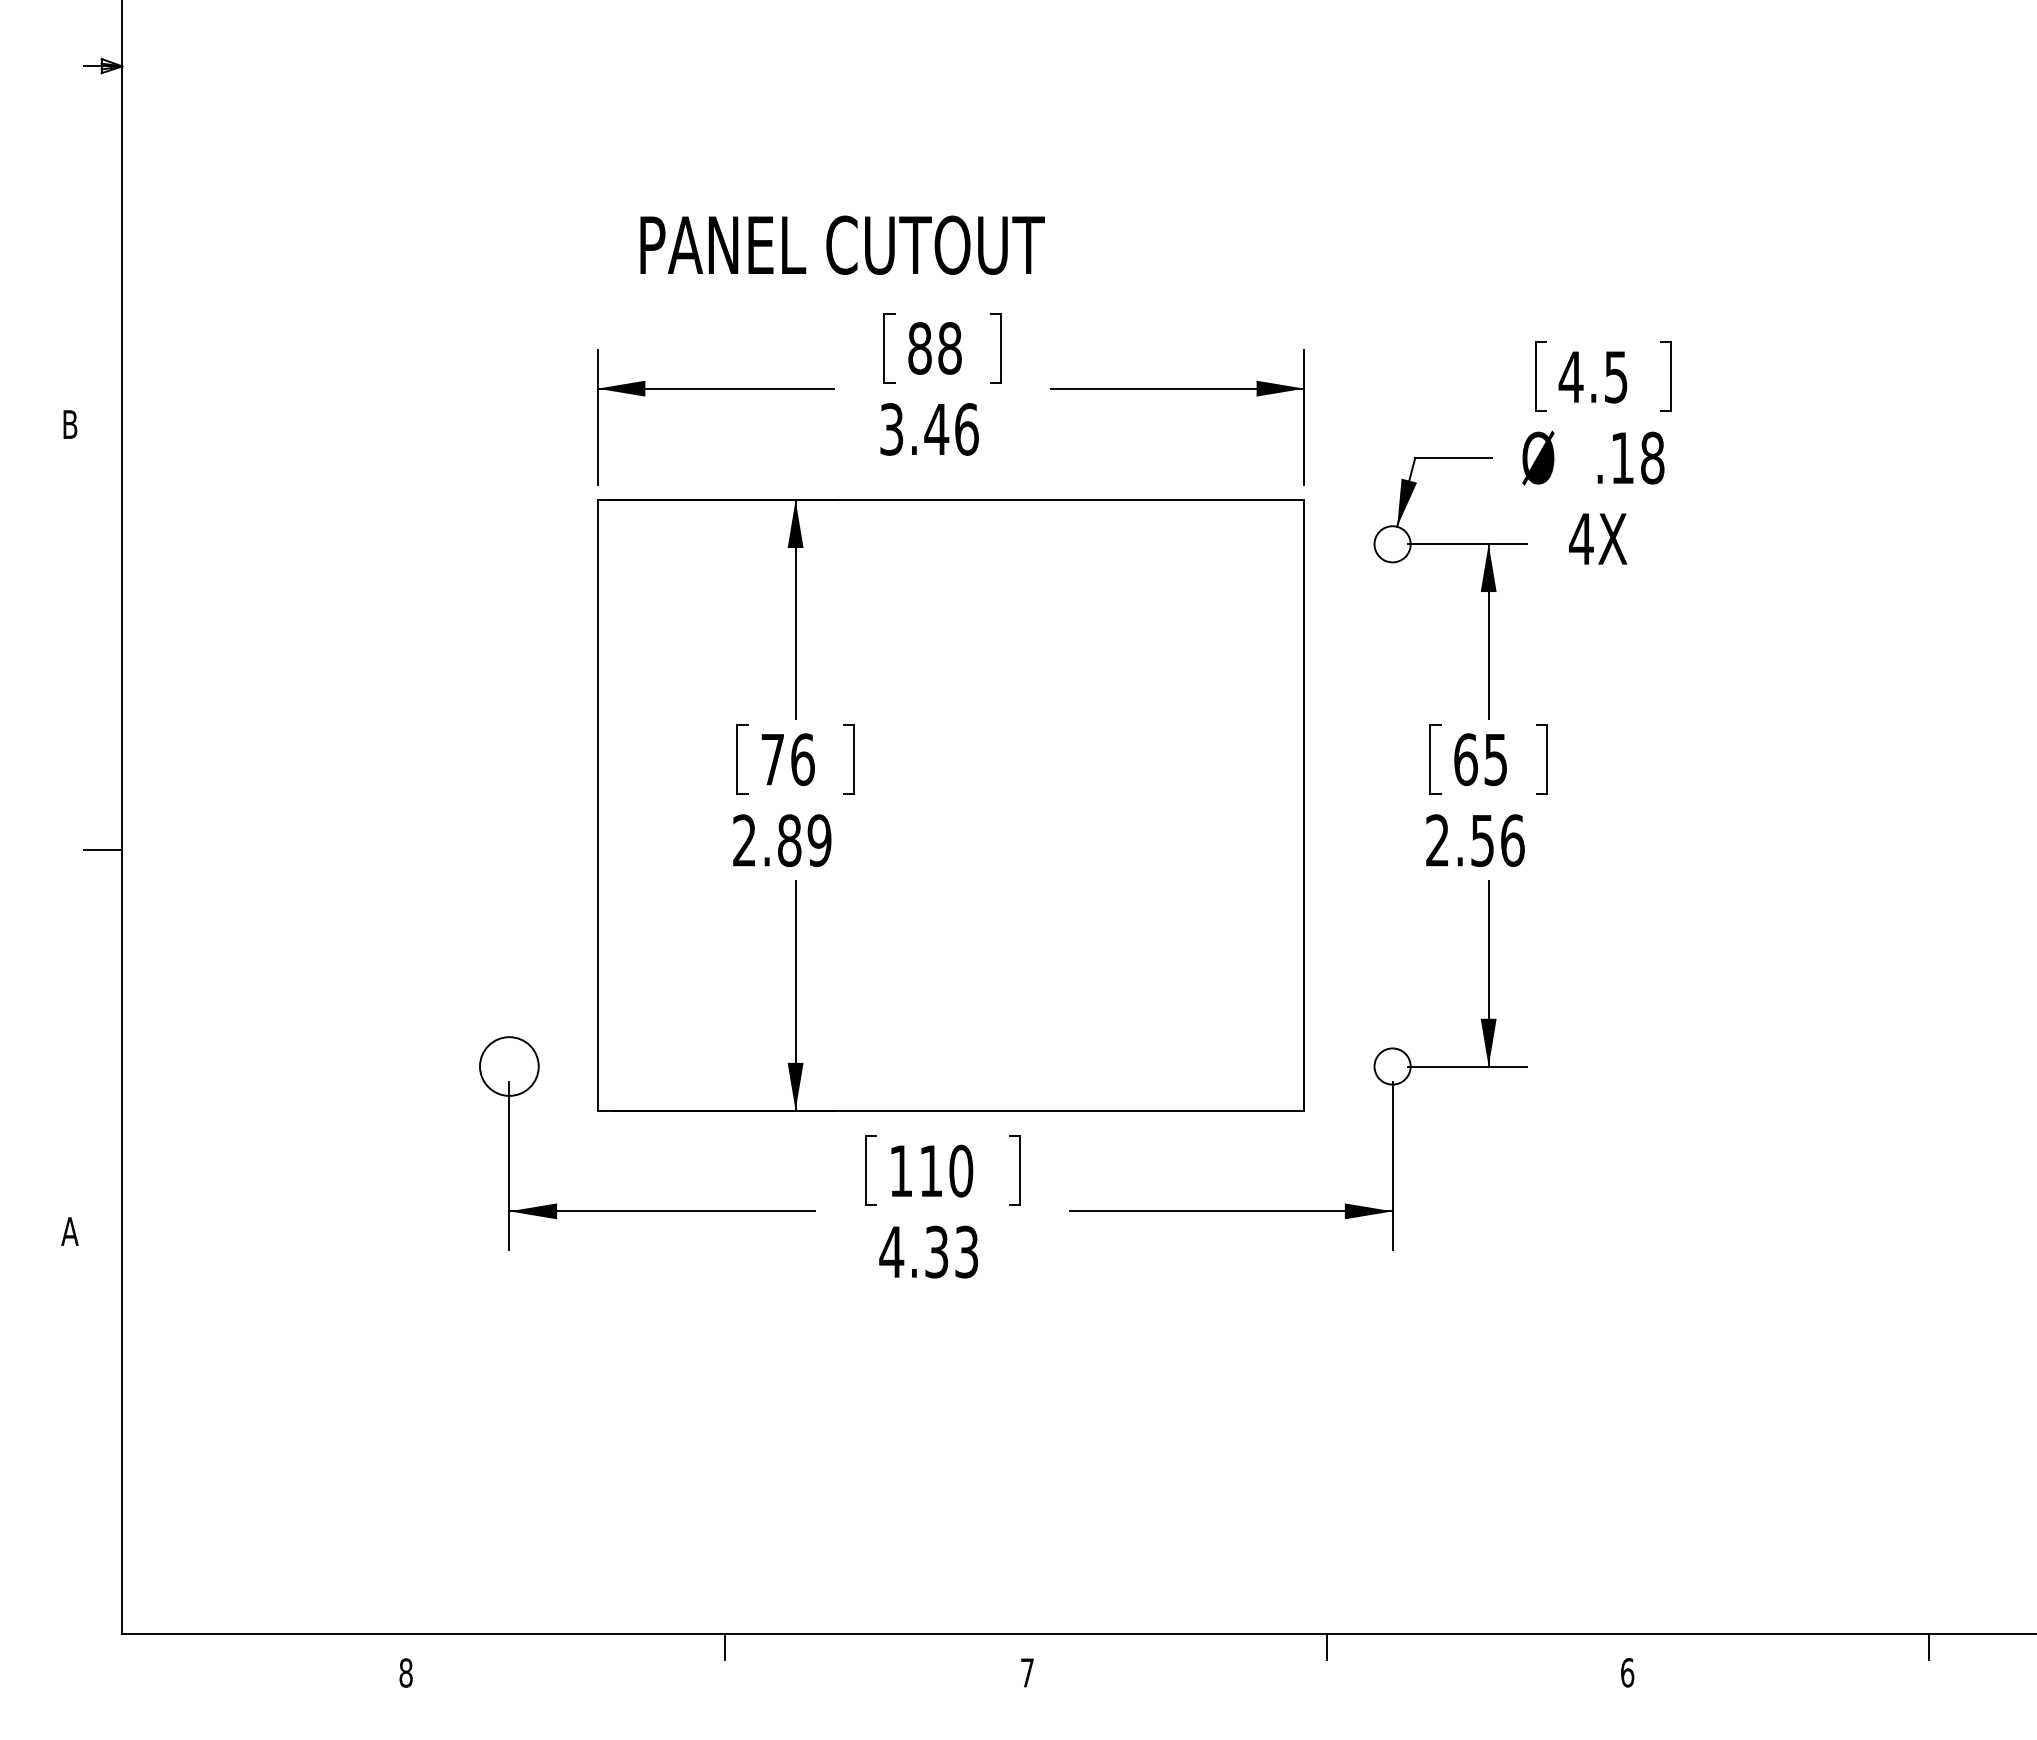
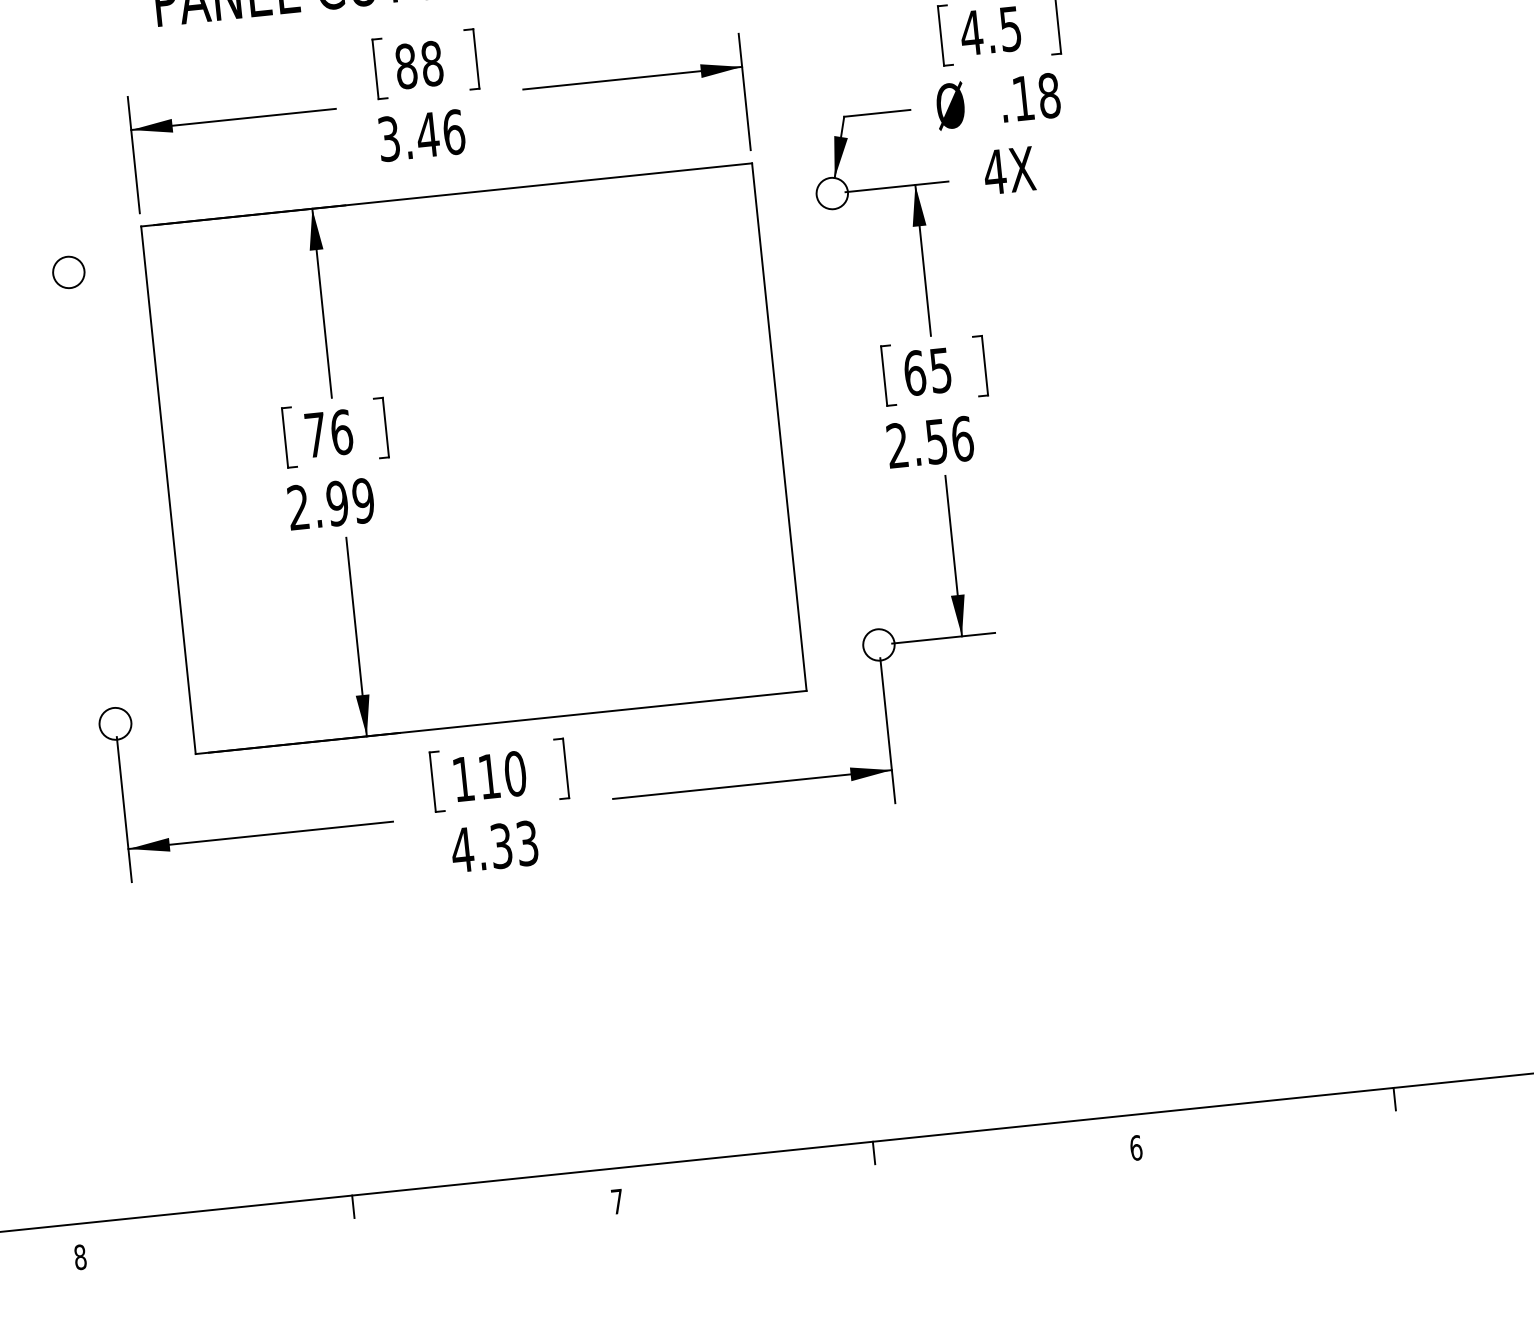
circle: (509, 544) -> (68, 272), added
text: (789, 840) -> (337, 503), 2.89 -> 2.99
circle: (509, 1066) -> (115, 723), size x0.62

